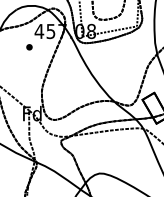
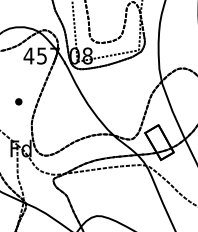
part: (29, 46) -> (18, 101), moved

